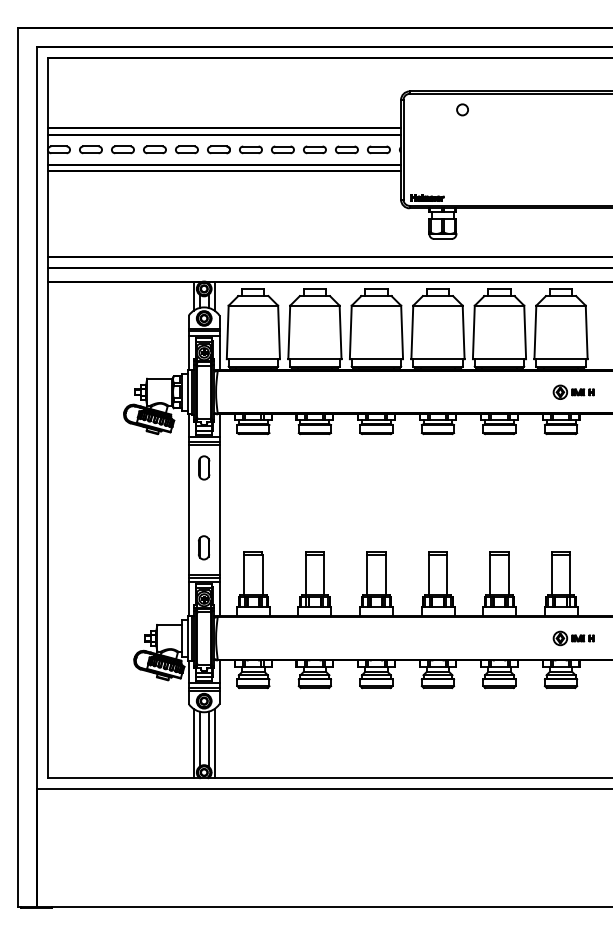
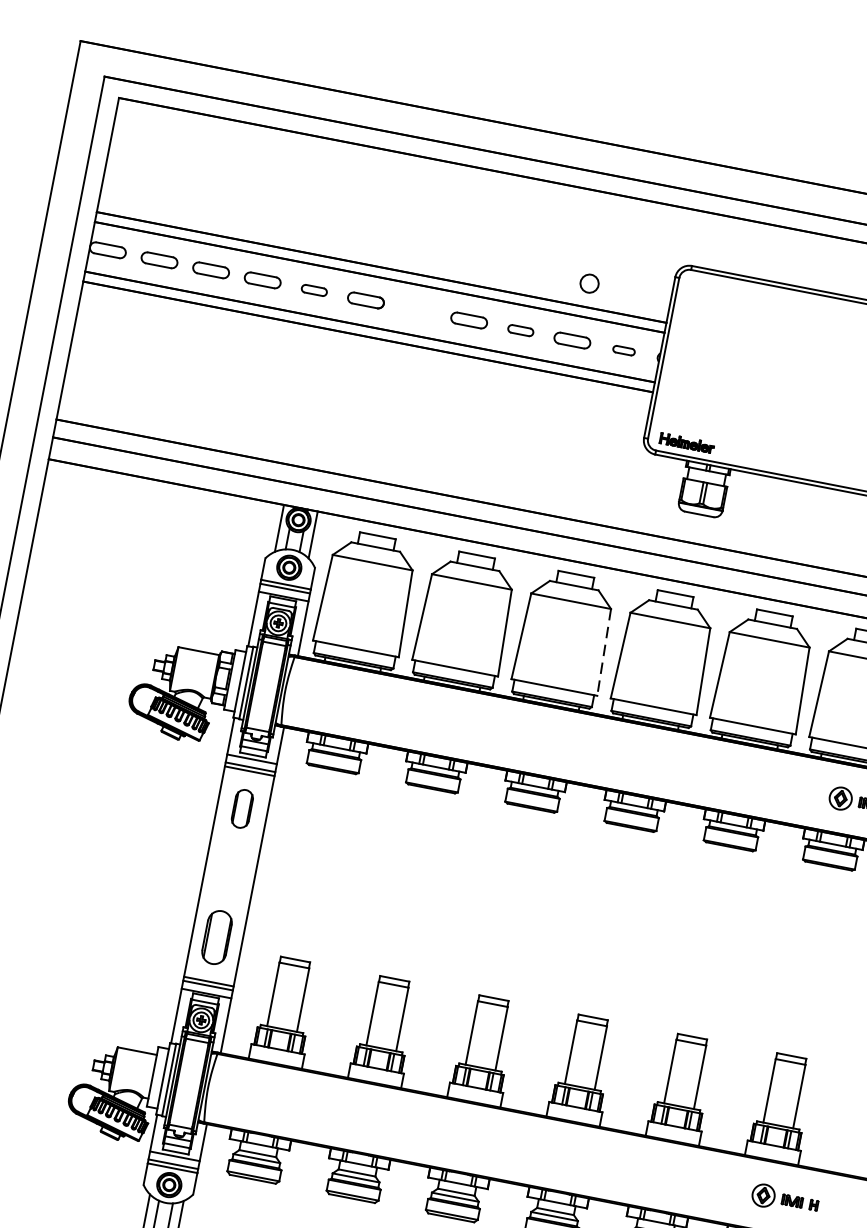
circle: (462, 109) -> (589, 283), moved
part: (186, 149) -> (313, 289), size x0.7
part: (250, 149) -> (416, 309), removed
part: (314, 149) -> (520, 329), size x0.7
part: (378, 149) -> (623, 349), size x0.6
line: (402, 332) -> (604, 652), solid -> dashed
part: (203, 547) -> (216, 936), size x1.4

